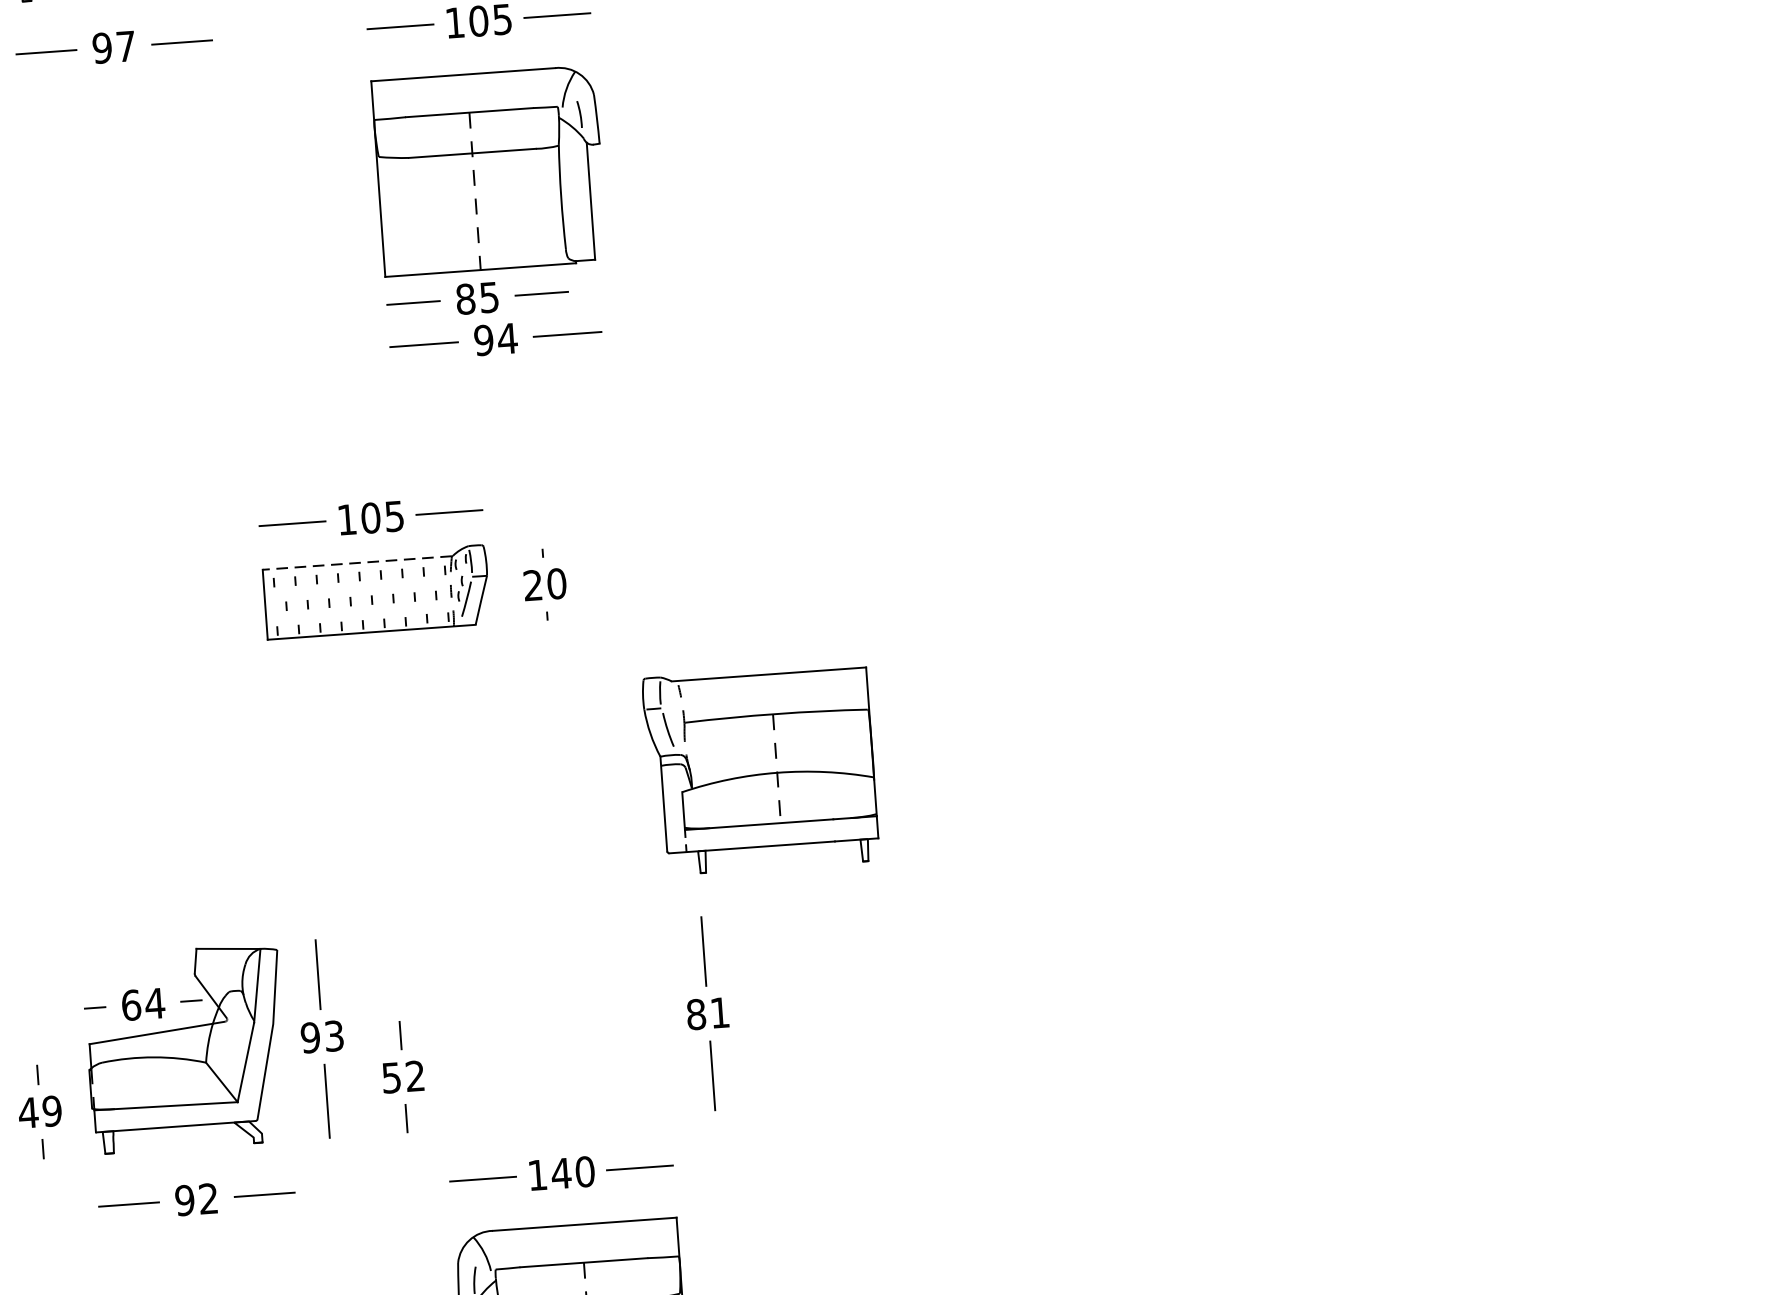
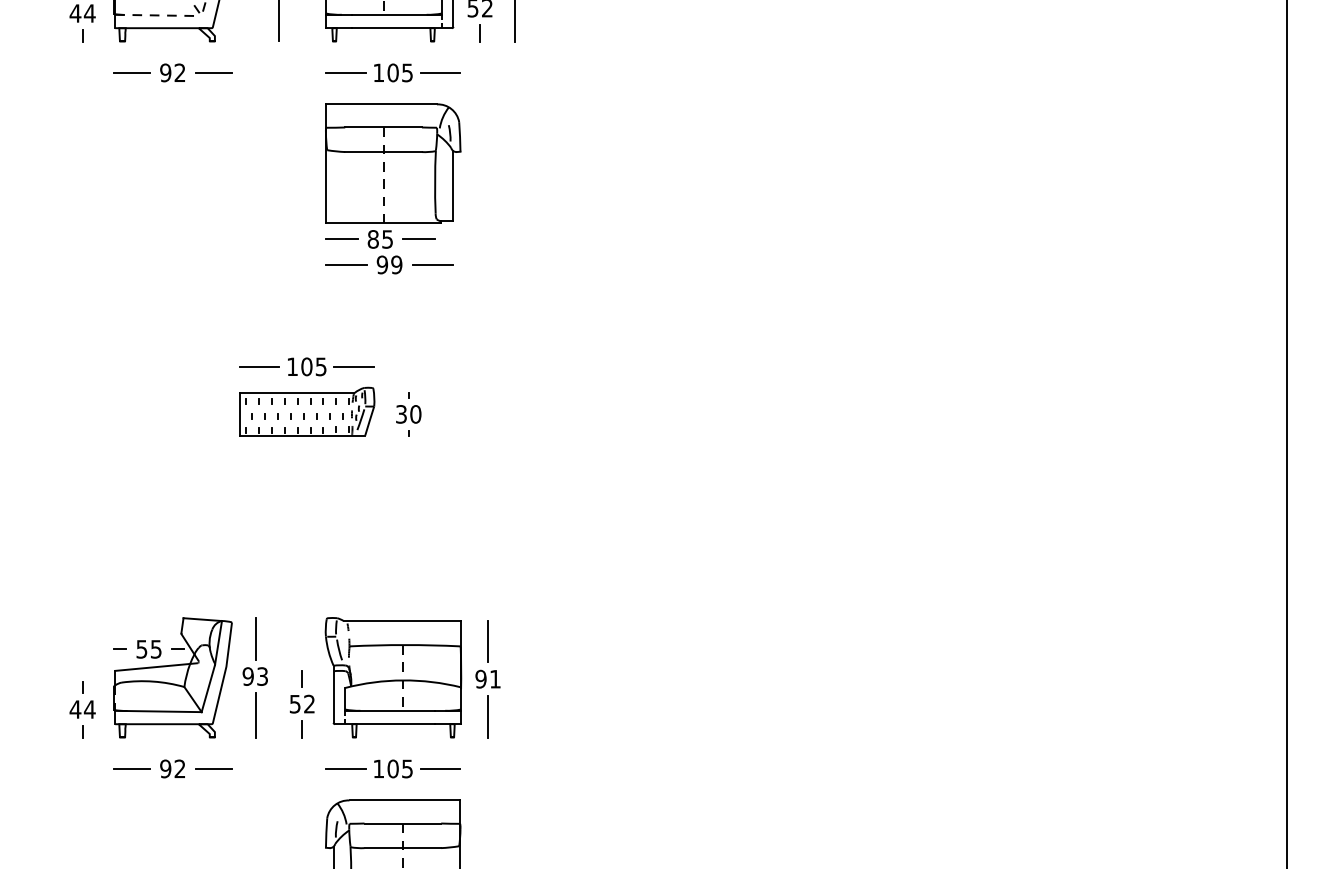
text: (125, 45) -> (179, 72), 97 -> 92
text: (507, 337) -> (396, 264), 94 -> 99
line: (356, 563) -> (296, 393), dashed -> solid
text: (533, 585) -> (401, 414), 20 -> 30
part: (760, 769) -> (393, 677), moved
text: (143, 1003) -> (149, 648), 64 -> 55
text: (695, 1015) -> (480, 679), 81 -> 91
text: (51, 1111) -> (89, 709), 49 -> 44
text: (573, 1171) -> (400, 768), 140 -> 105

